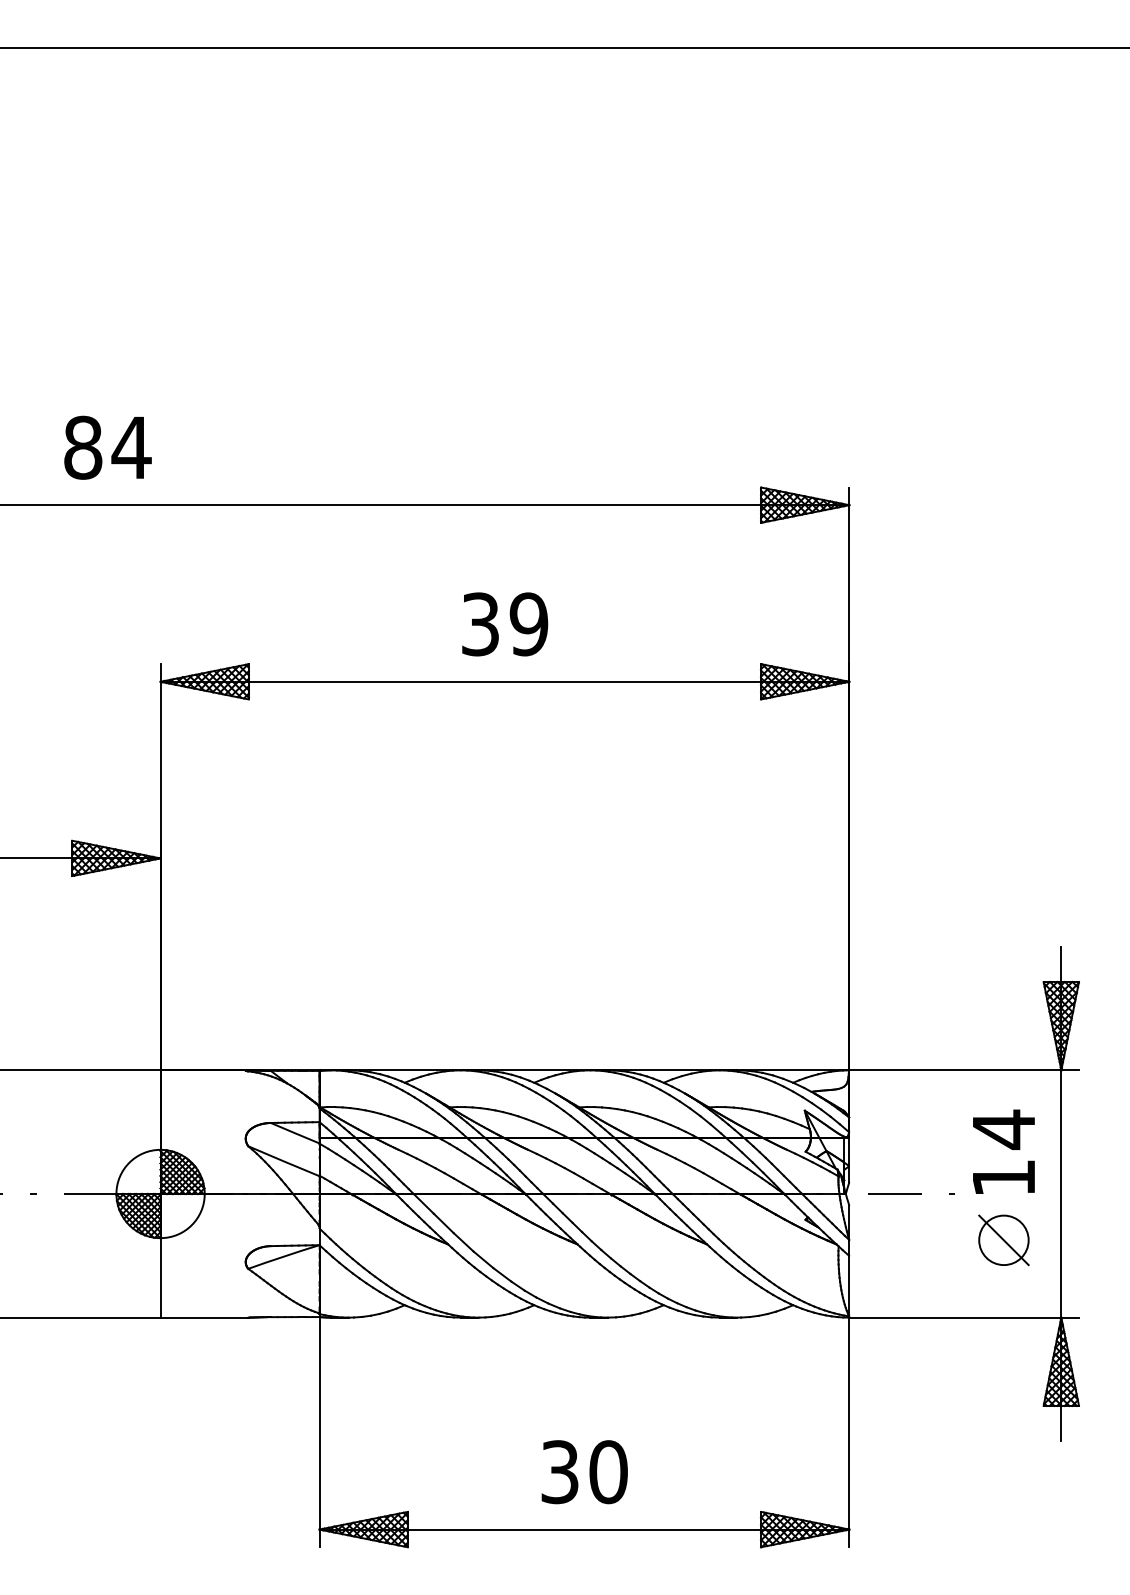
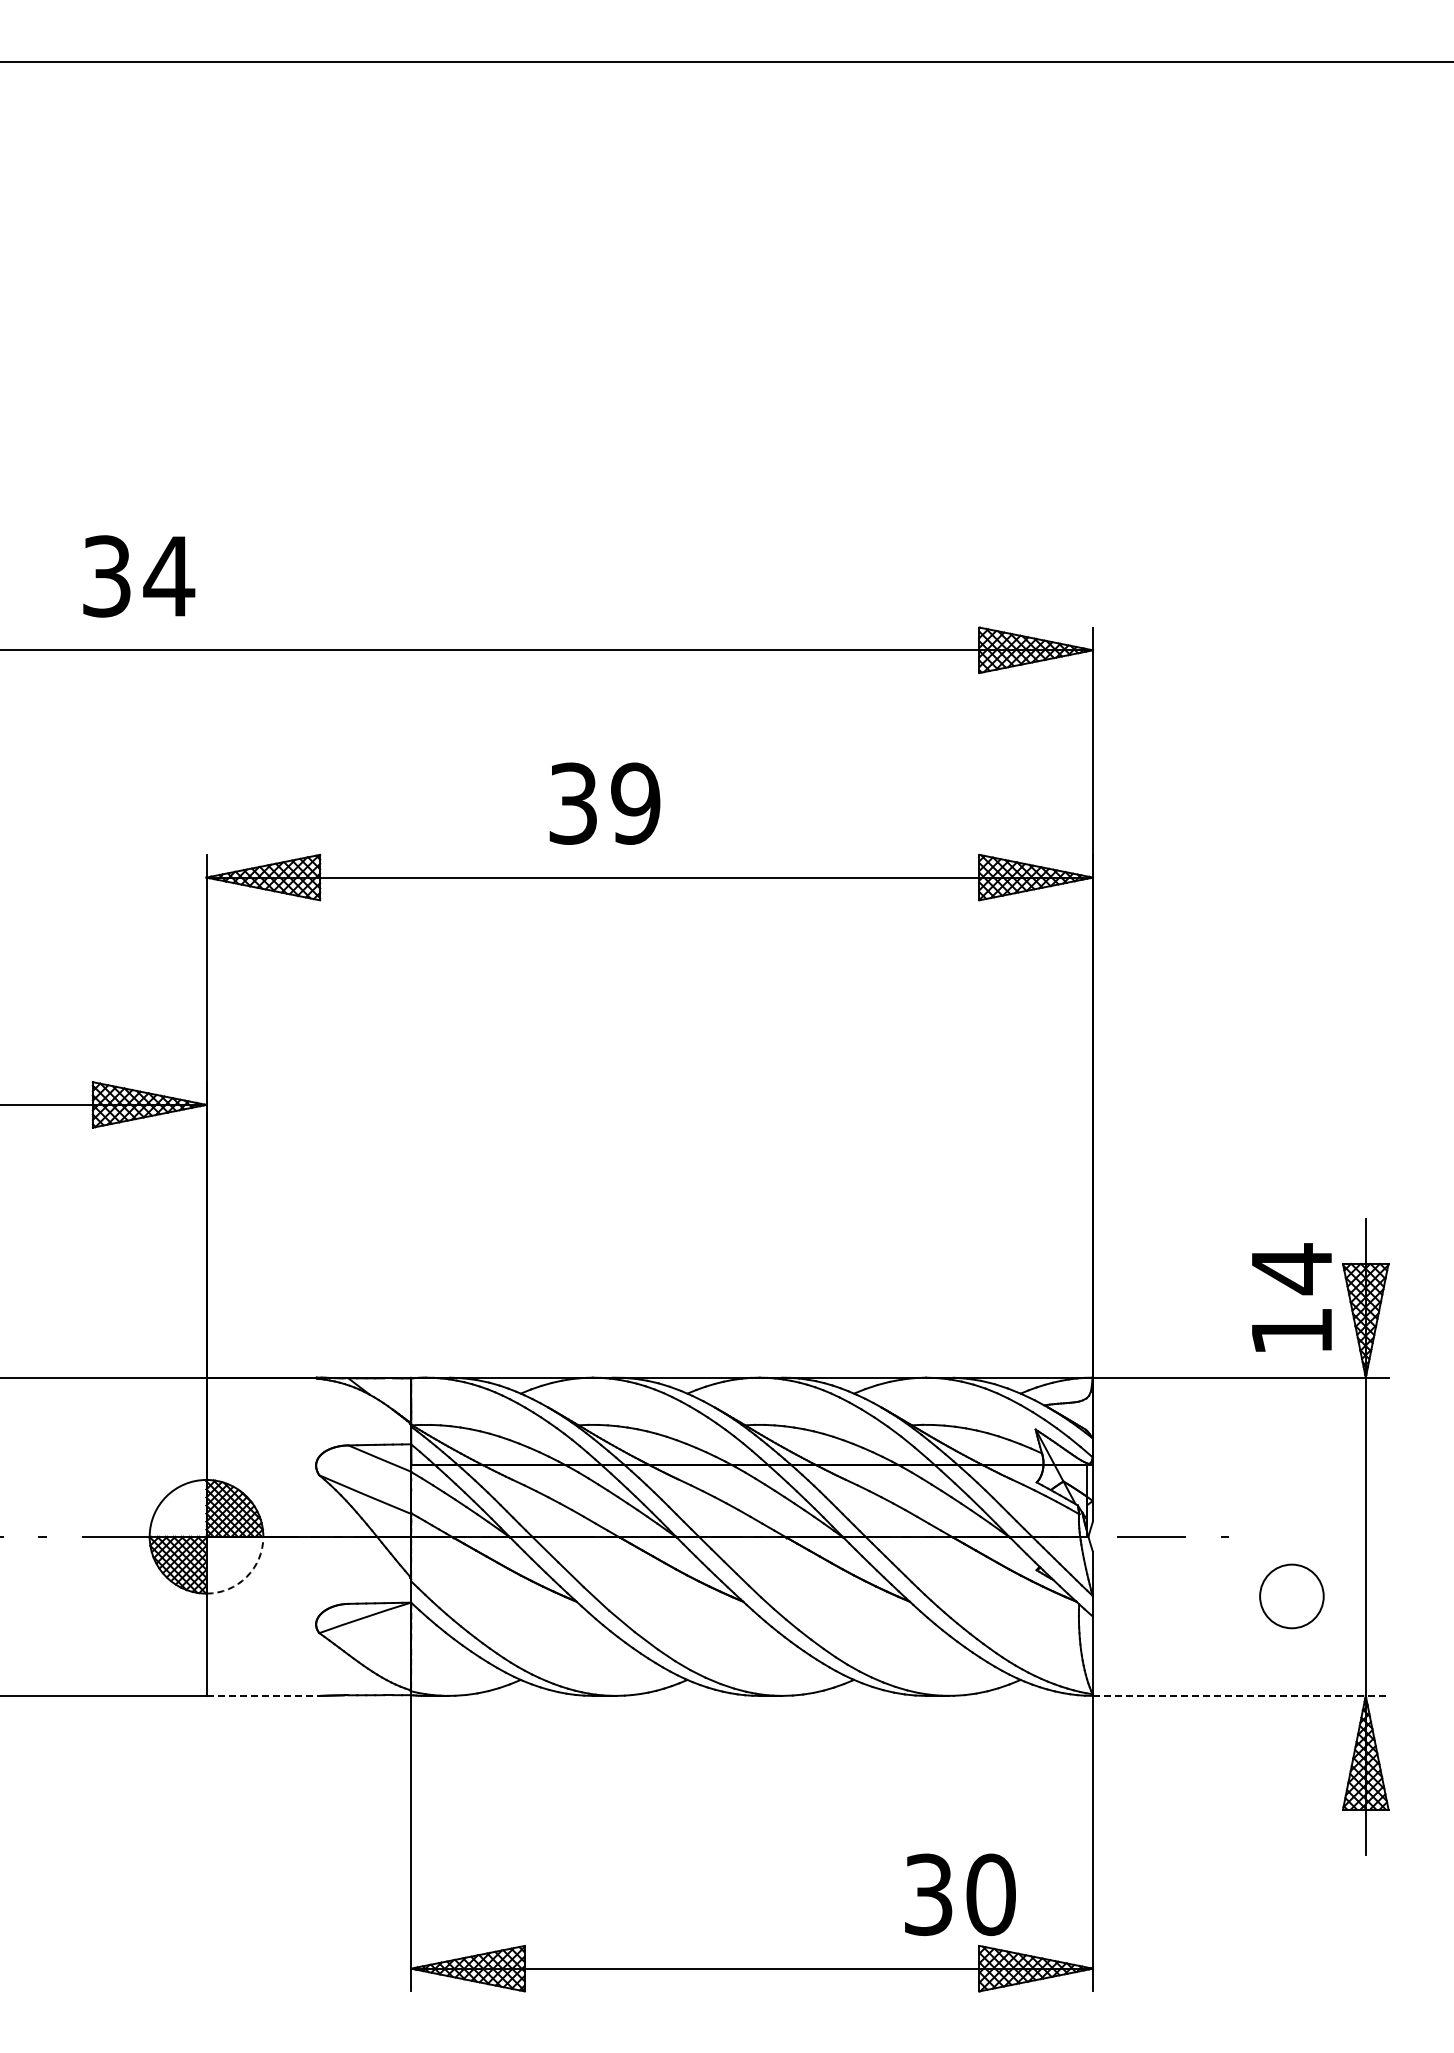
text: (82, 447) -> (106, 576), 84 -> 34
text: (504, 624) -> (604, 803), moved
text: (1003, 1151) -> (1291, 1297), moved
arc: (191, 1224) -> (246, 1576), solid -> dashed
line: (1003, 1240) -> (1291, 1596), removed
line: (204, 1317) -> (263, 1695), solid -> dashed
line: (963, 1317) -> (1240, 1695), solid -> dashed
text: (584, 1471) -> (960, 1894), moved

